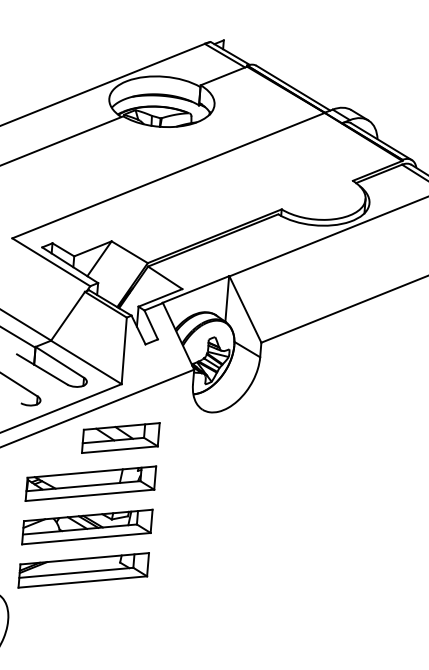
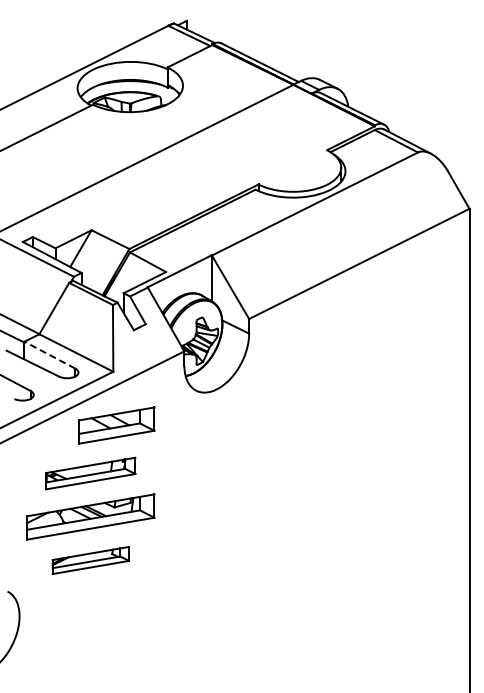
line: (59, 362) -> (49, 355), solid -> dashed
part: (90, 483) -> (90, 473), size x0.7
part: (83, 570) -> (90, 560), size x0.6

